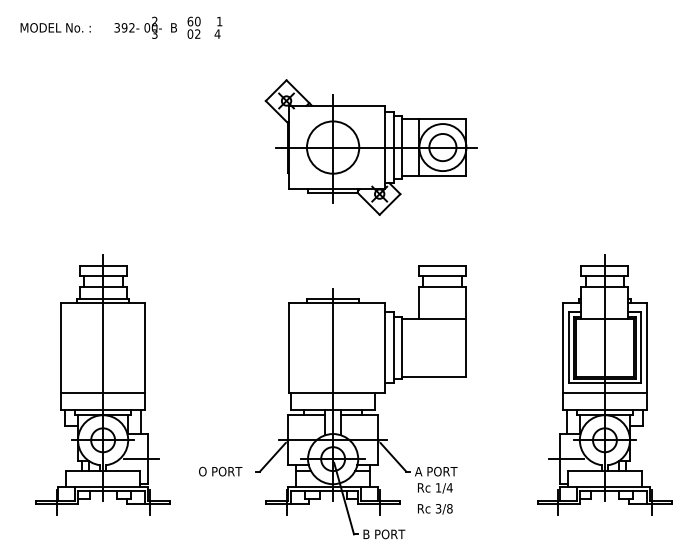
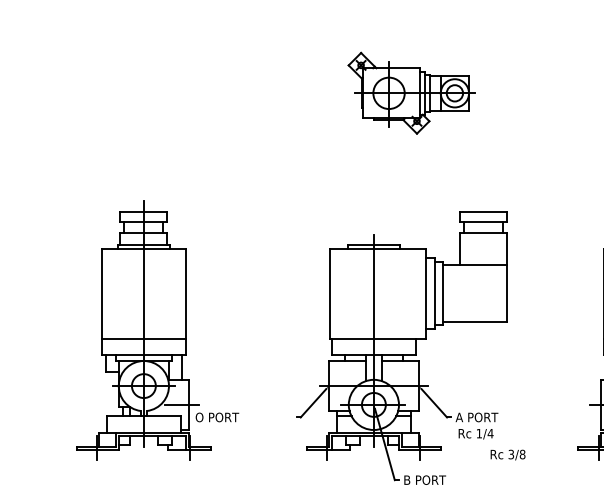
part: (370, 147) -> (411, 93), size x0.6
text: (220, 471) -> (217, 417), moved
text: (435, 509) -> (508, 455), moved

